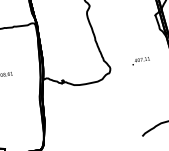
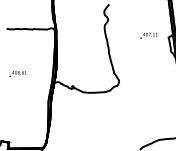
text: (140, 60) -> (148, 35), moved

